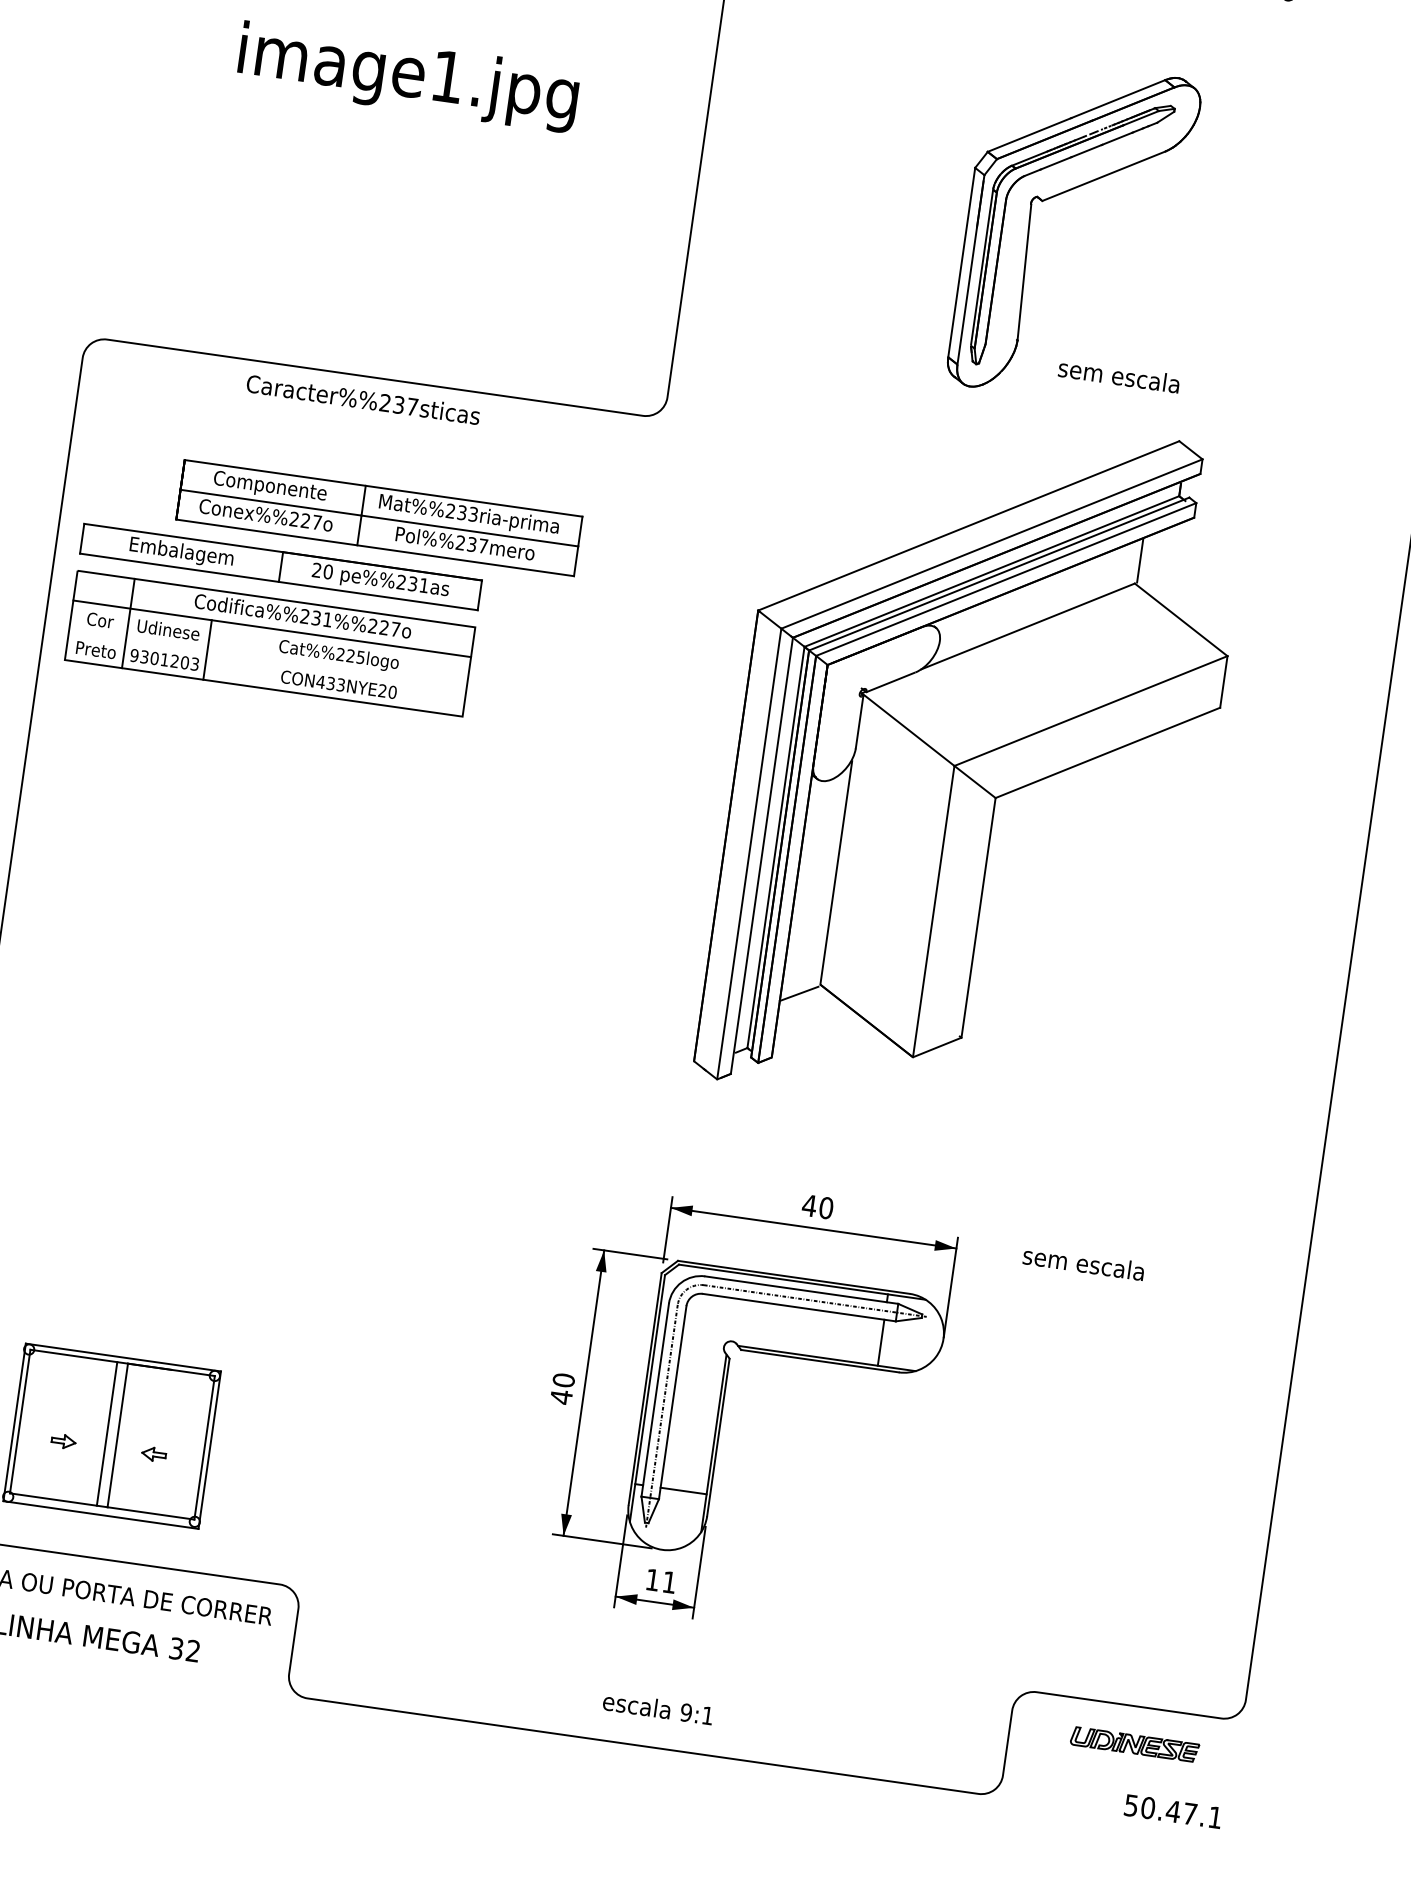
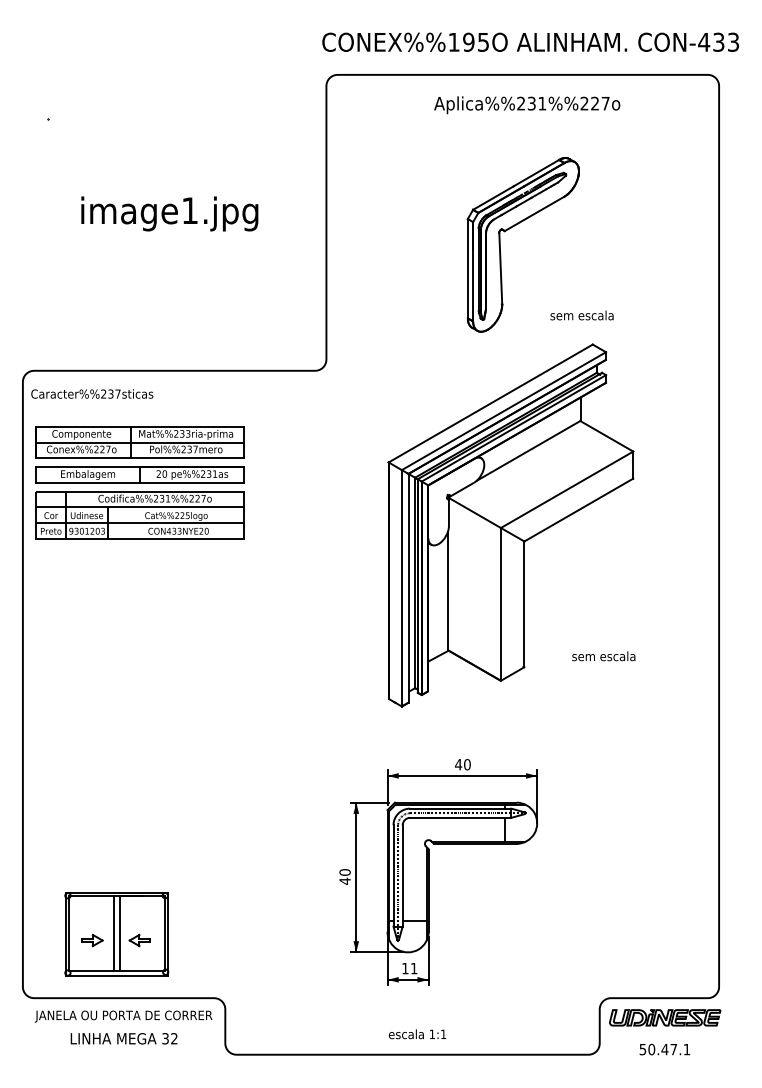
text: (1118, 375) -> (581, 315), moved
text: (363, 398) -> (92, 393), moved
part: (378, 517) -> (139, 442), moved
line: (266, 659) -> (139, 523), added
text: (1083, 1263) -> (603, 656), moved
part: (63, 1441) -> (92, 940), size x1.67
part: (153, 1454) -> (139, 940), size x1.67
text: (686, 1713) -> (432, 1034), 9:1 -> 1:1
part: (1135, 1743) -> (665, 1017), size x1.67
text: (1172, 1811) -> (664, 1049), moved

